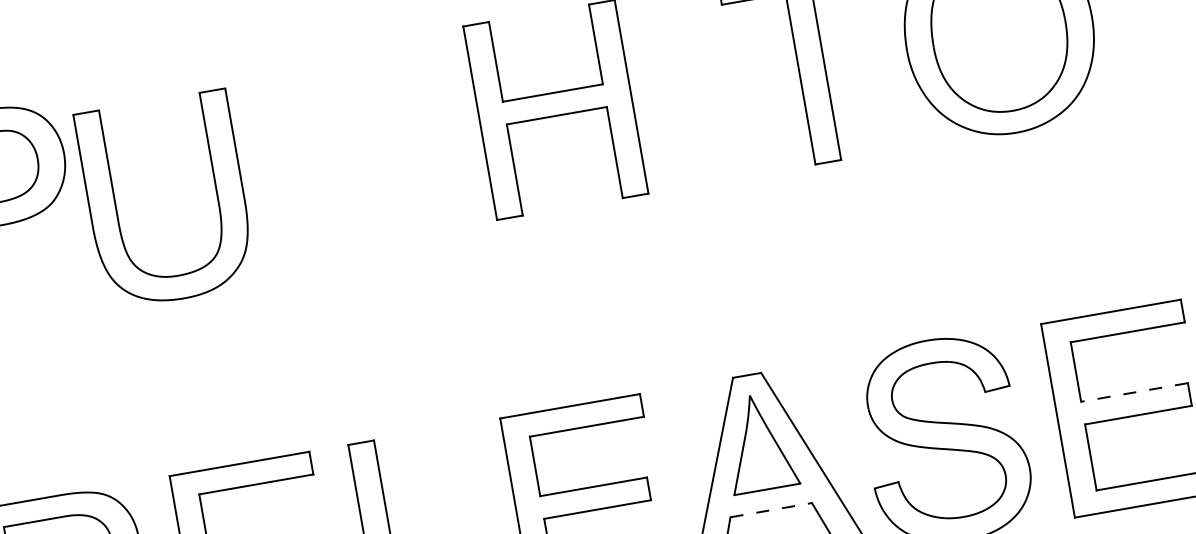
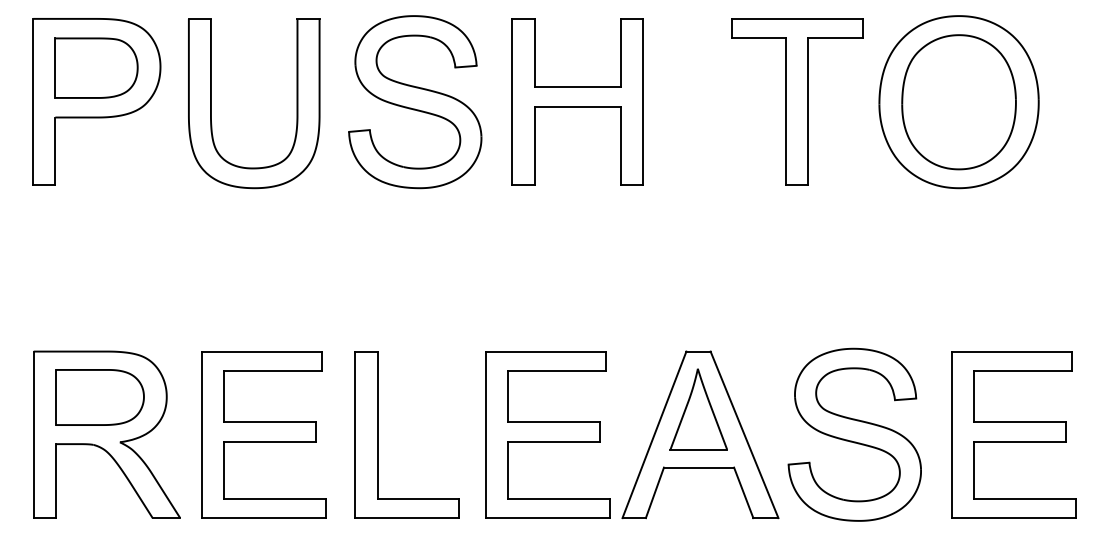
part: (367, 143) -> (415, 102), added
part: (215, 191) -> (296, 103), moved
line: (1134, 392) -> (1019, 422), dashed -> solid
line: (771, 509) -> (699, 467), dashed -> solid

